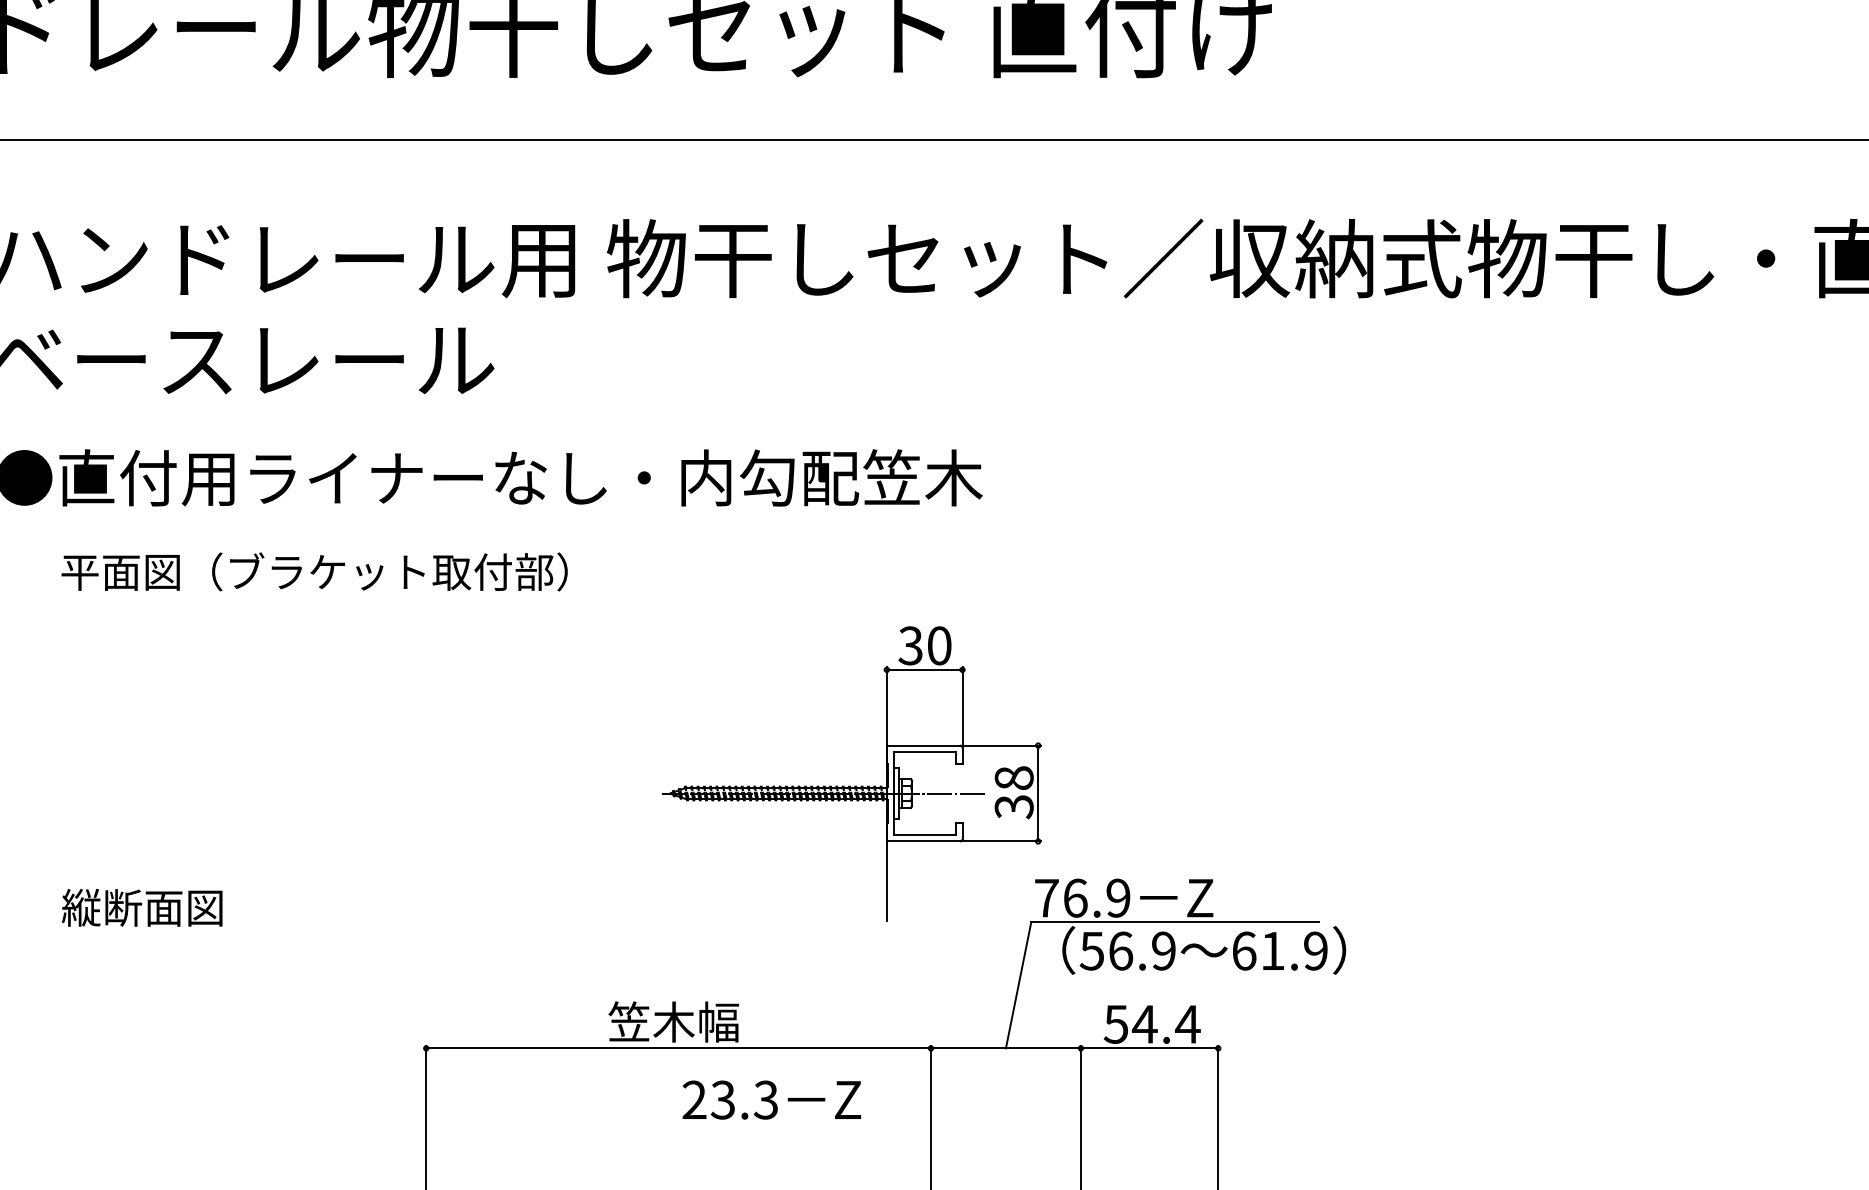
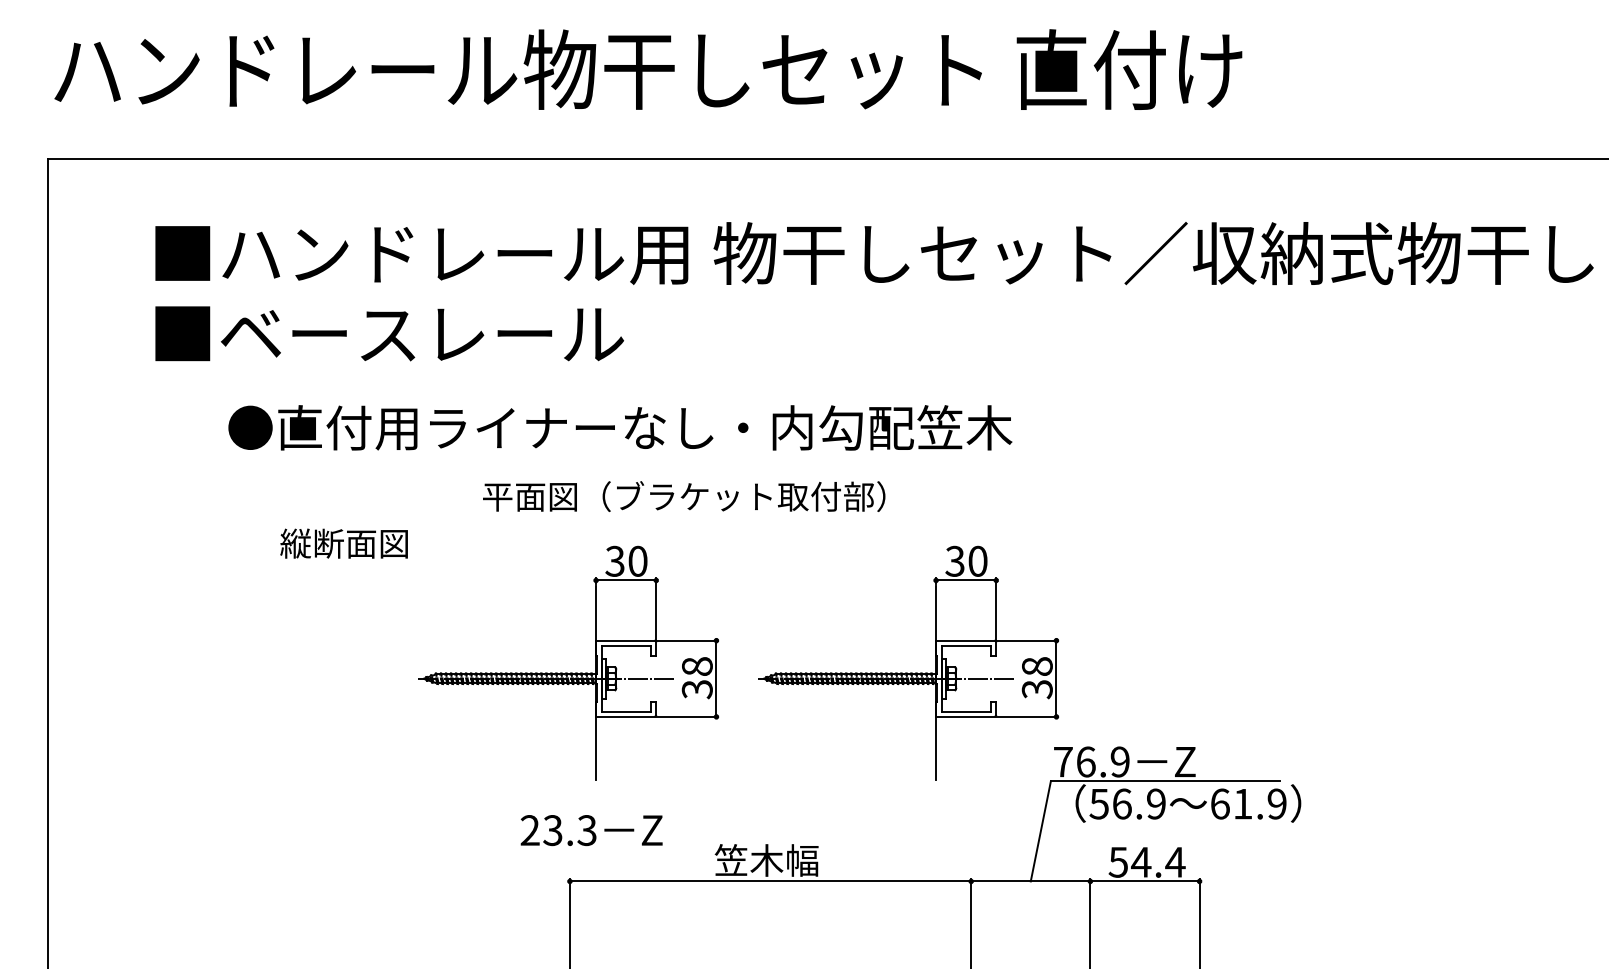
text: (315, 571) -> (684, 496), moved
part: (423, 785) -> (567, 672), added
text: (141, 907) -> (343, 543), moved
text: (771, 1100) -> (591, 830), moved

